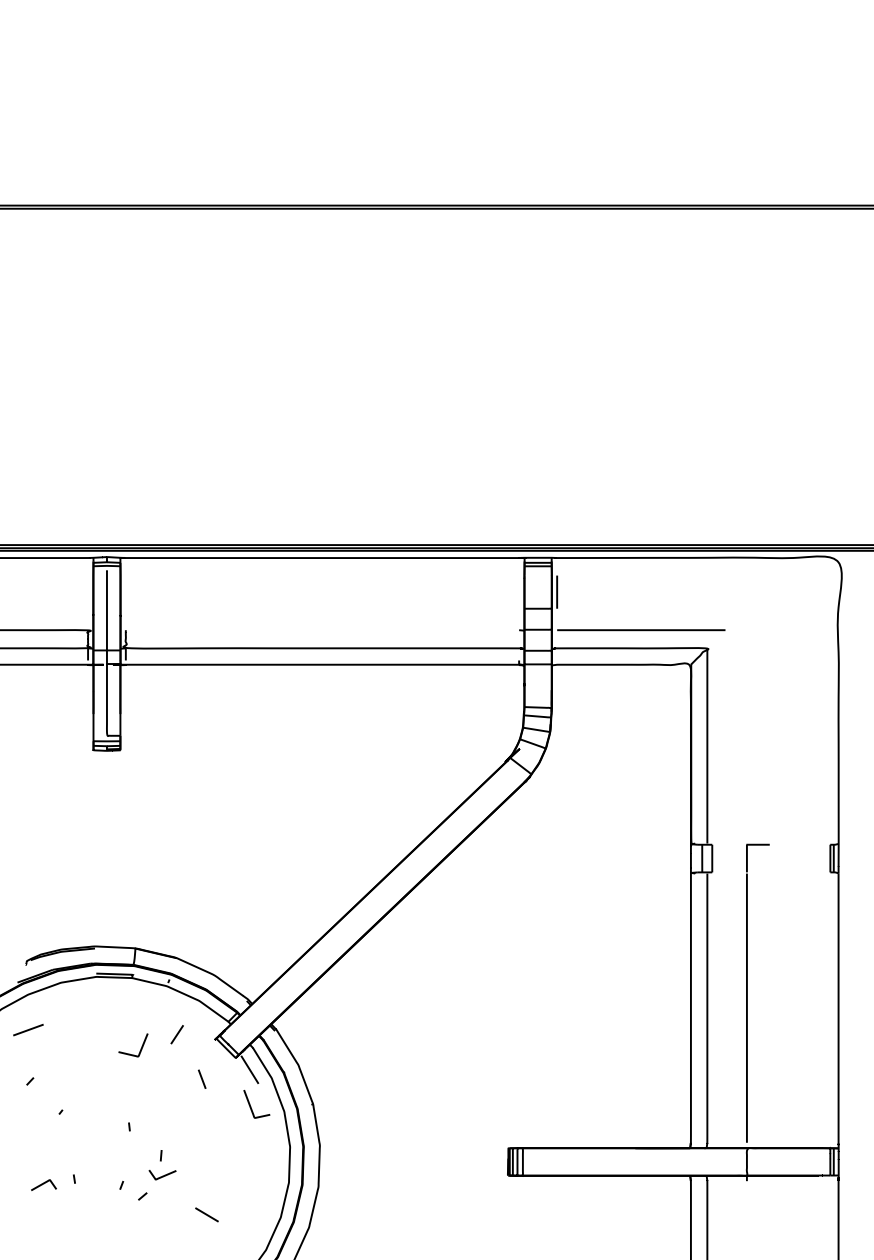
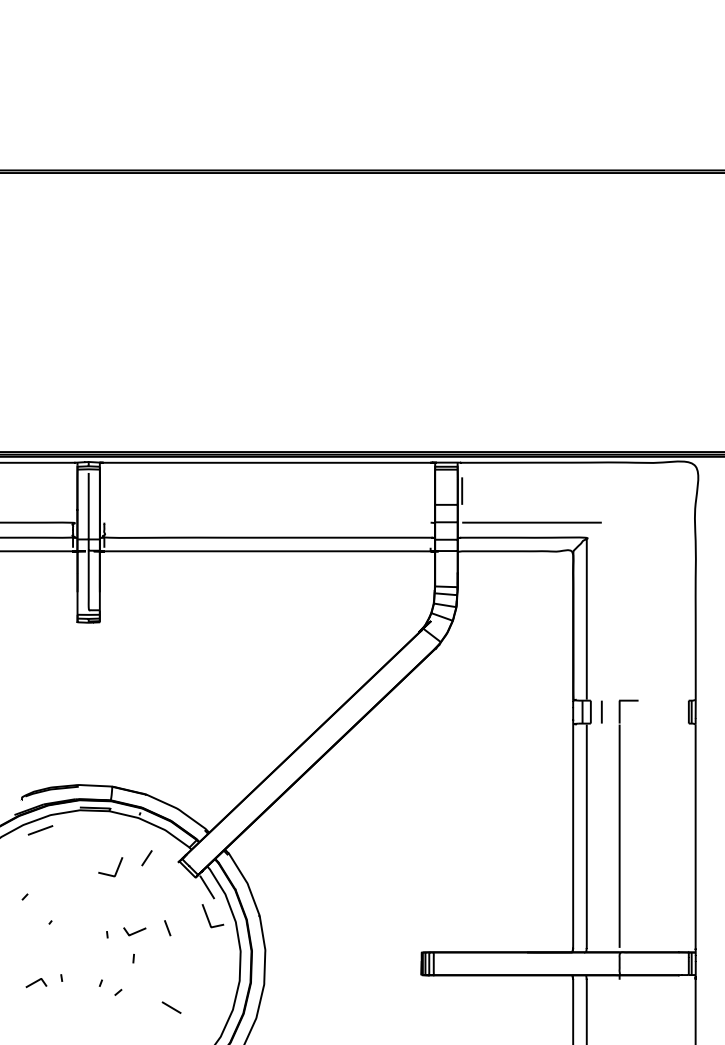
line: (725, 857) -> (601, 711), added
line: (28, 1030) -> (40, 830), moved
line: (201, 1079) -> (167, 928), moved
curve: (163, 1174) -> (135, 931), moved

